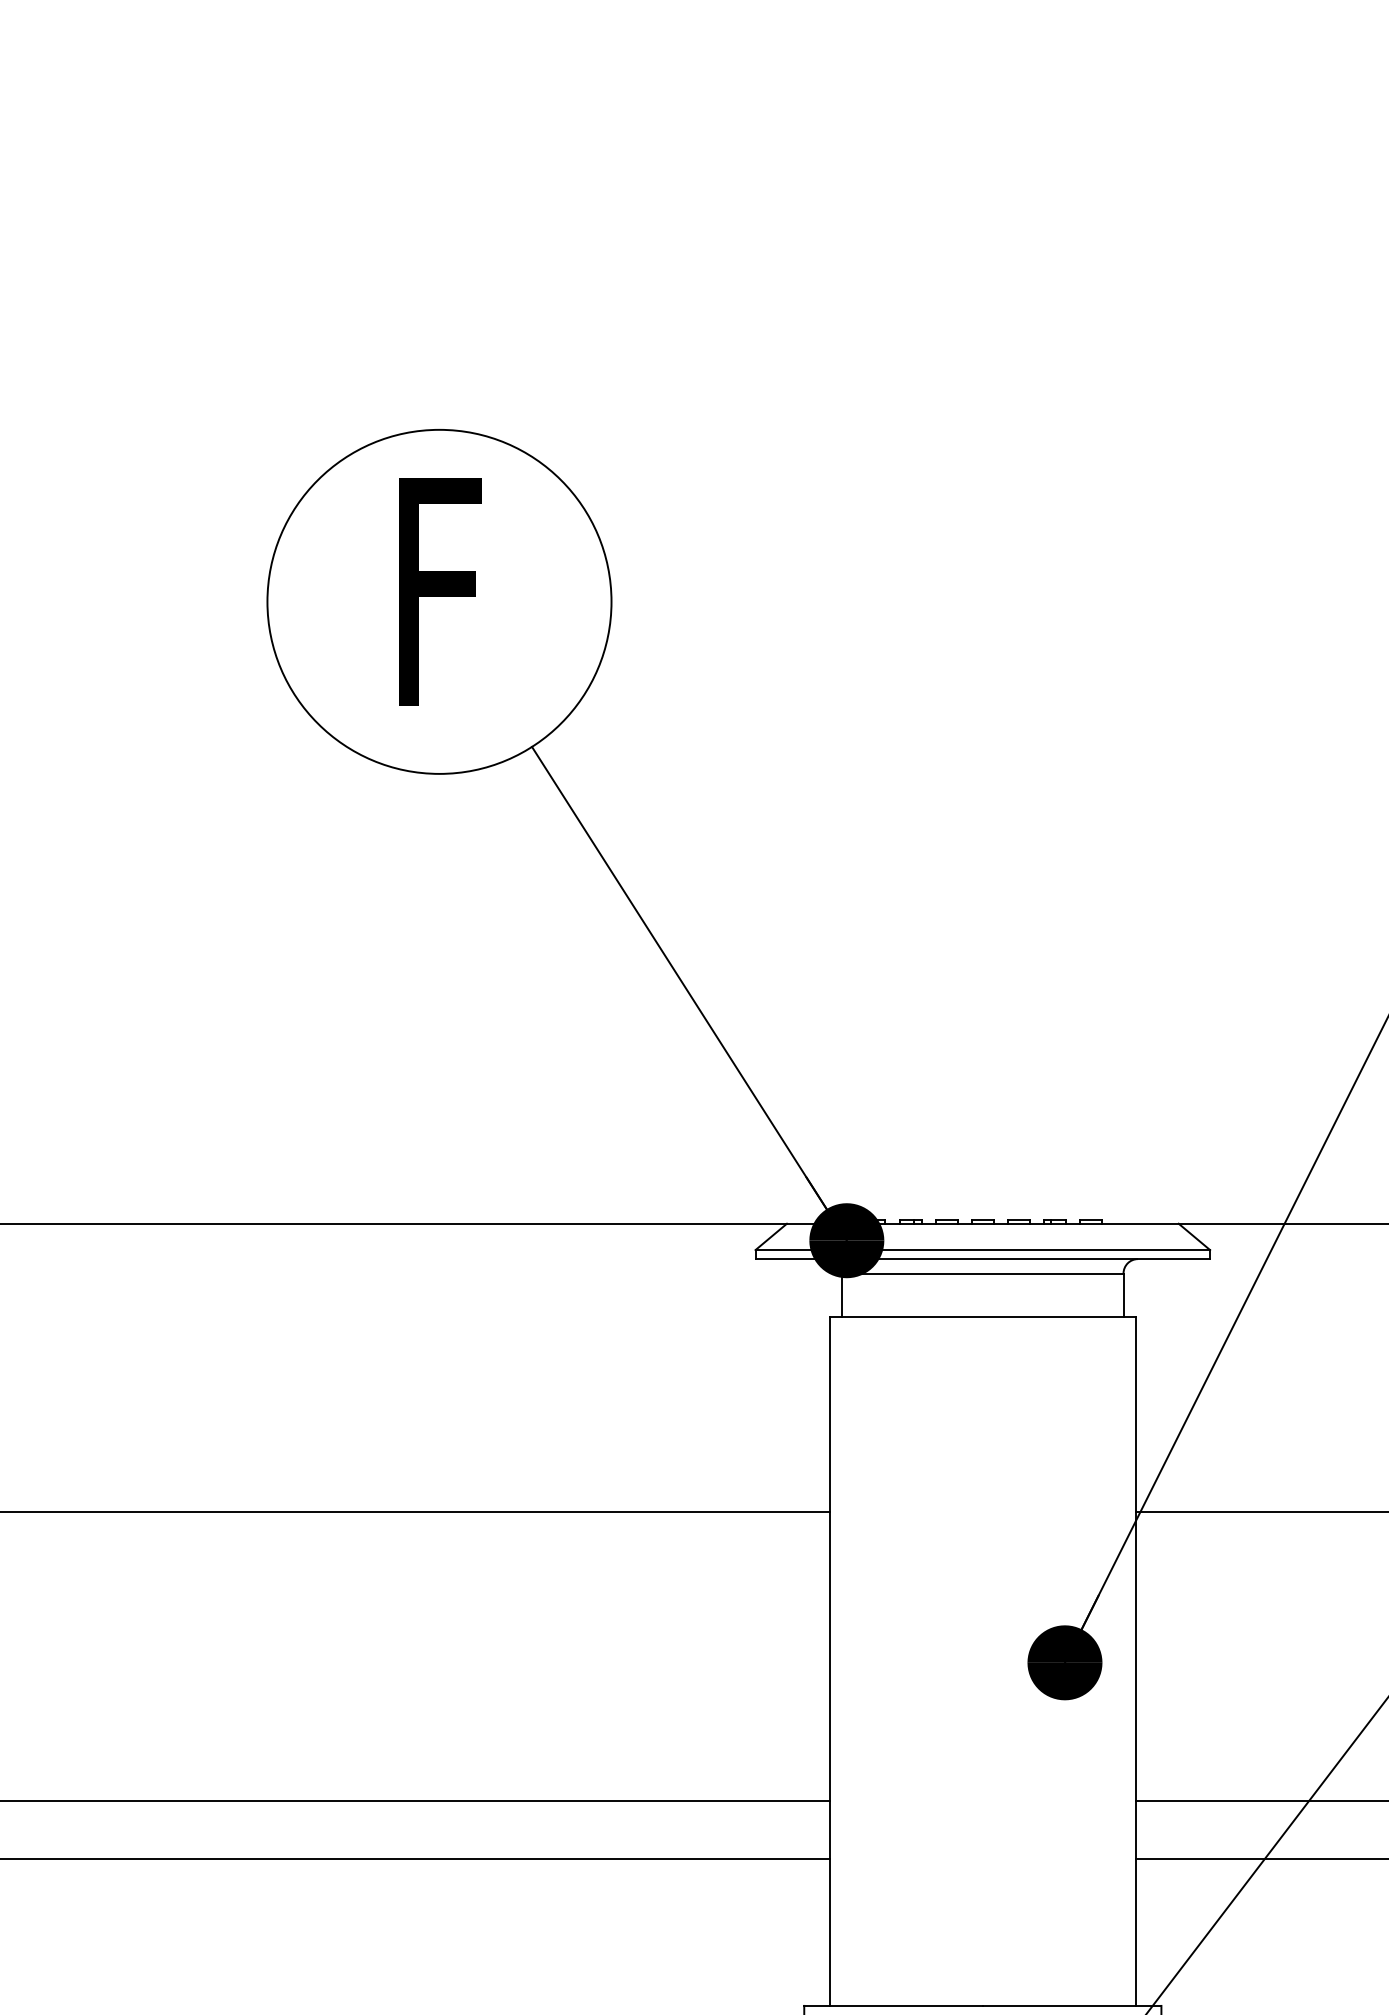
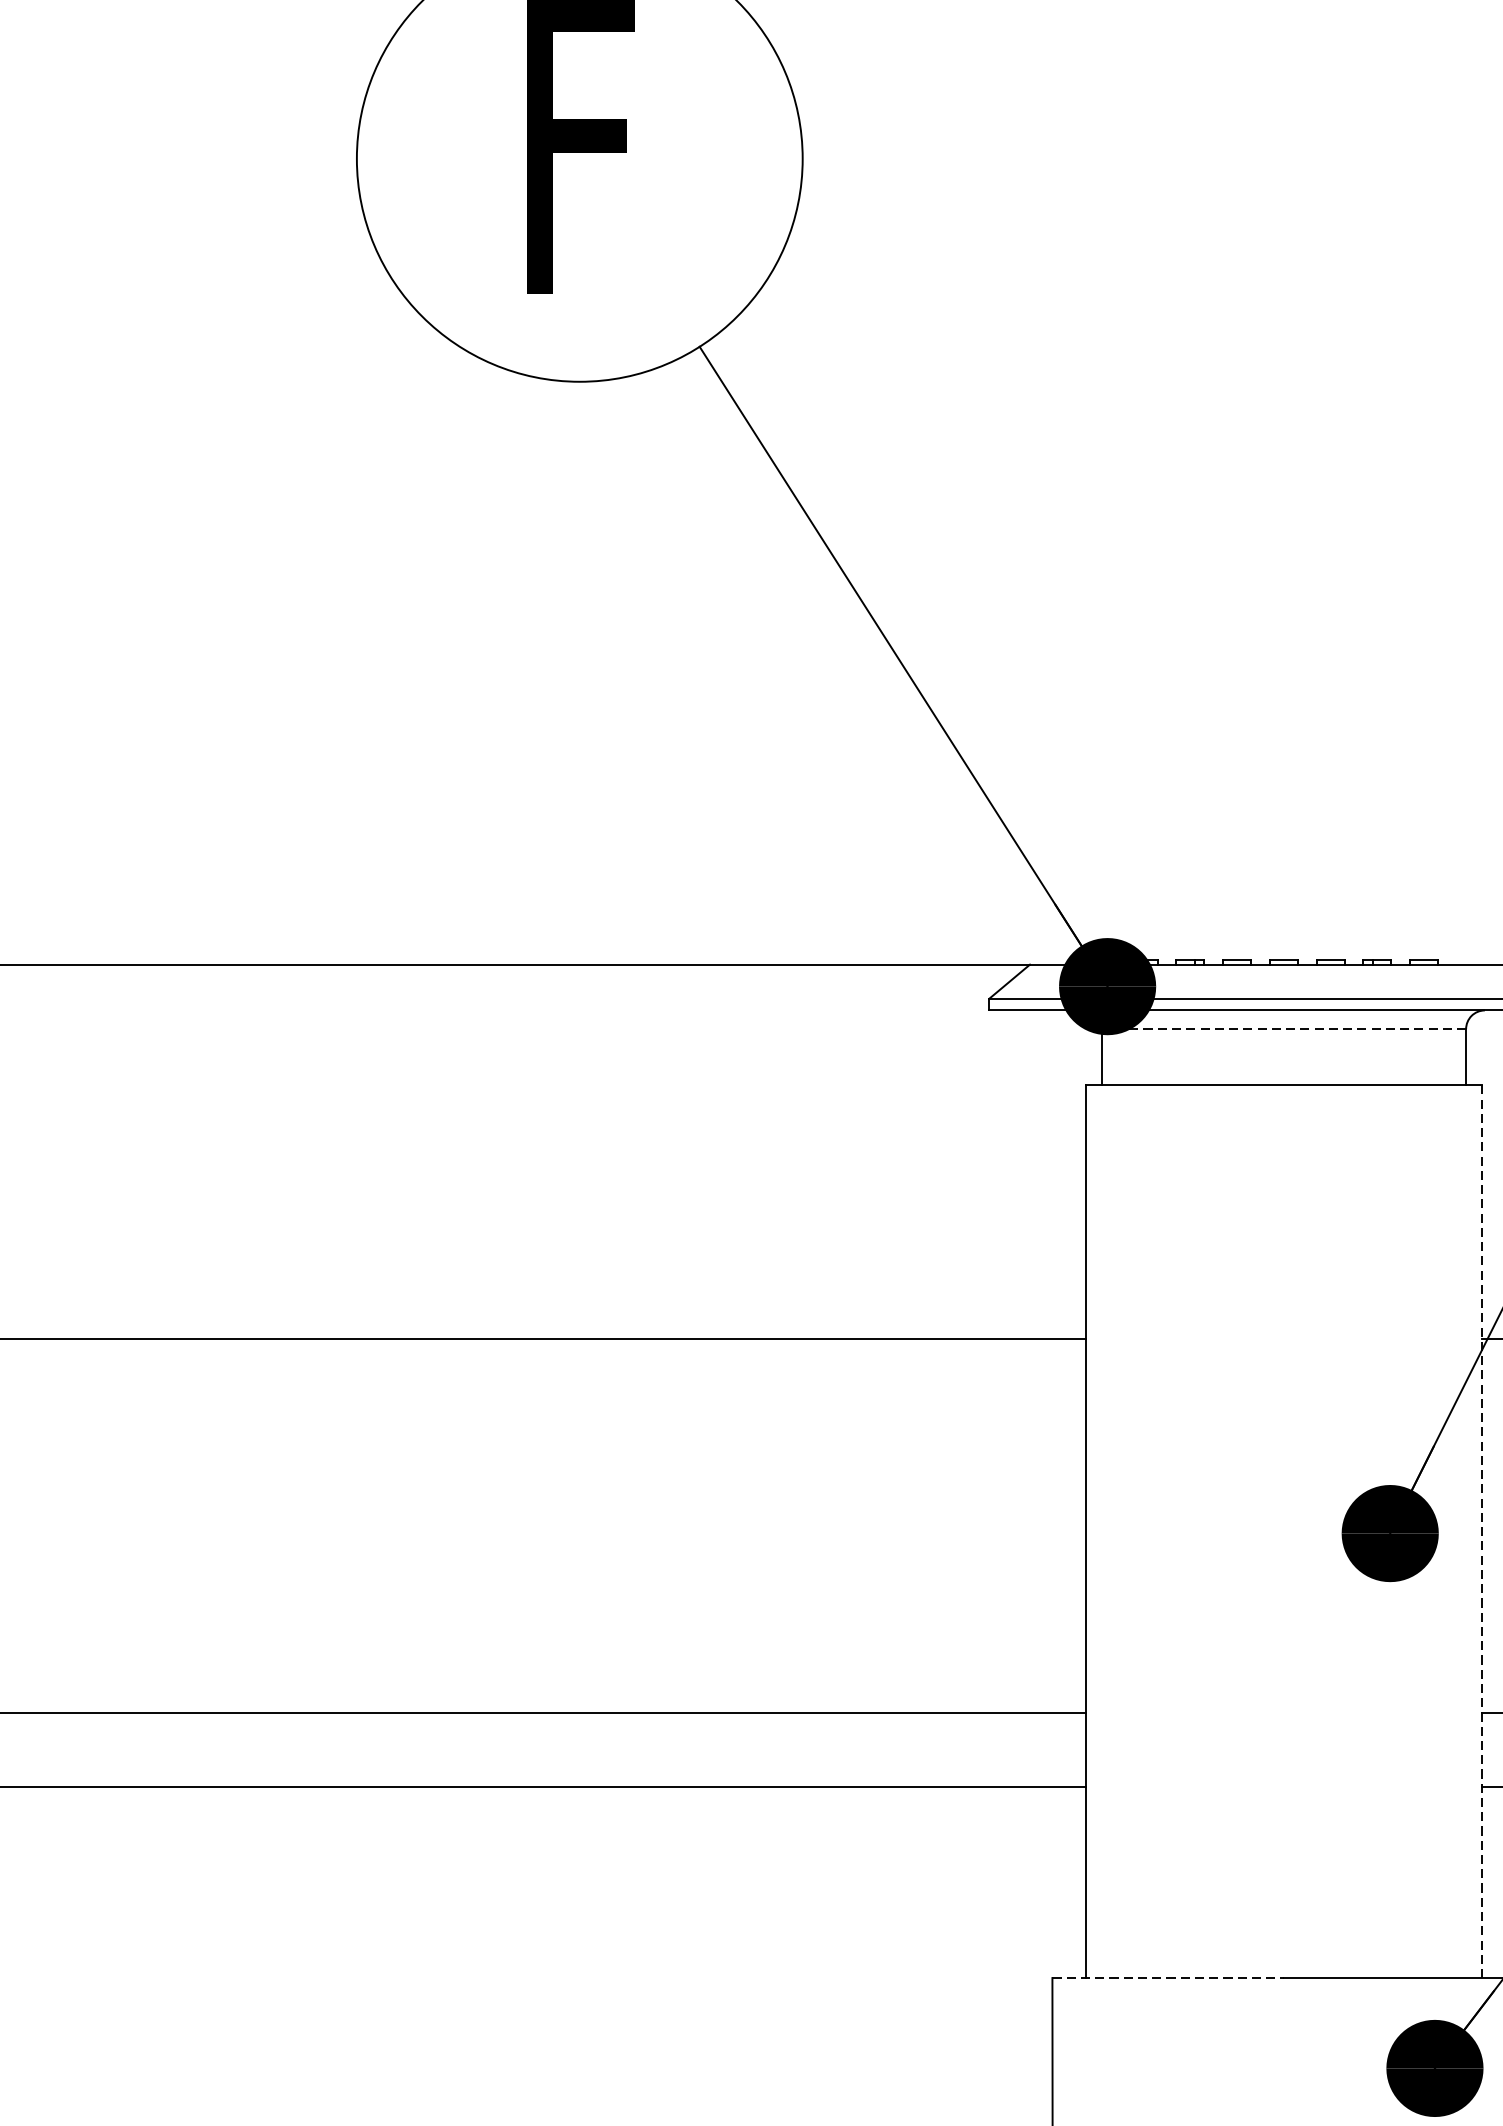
line: (982, 1273) -> (1283, 1029), solid -> dashed
line: (1135, 1661) -> (1481, 1531), solid -> dashed
line: (894, 2005) -> (1169, 1977), solid -> dashed

